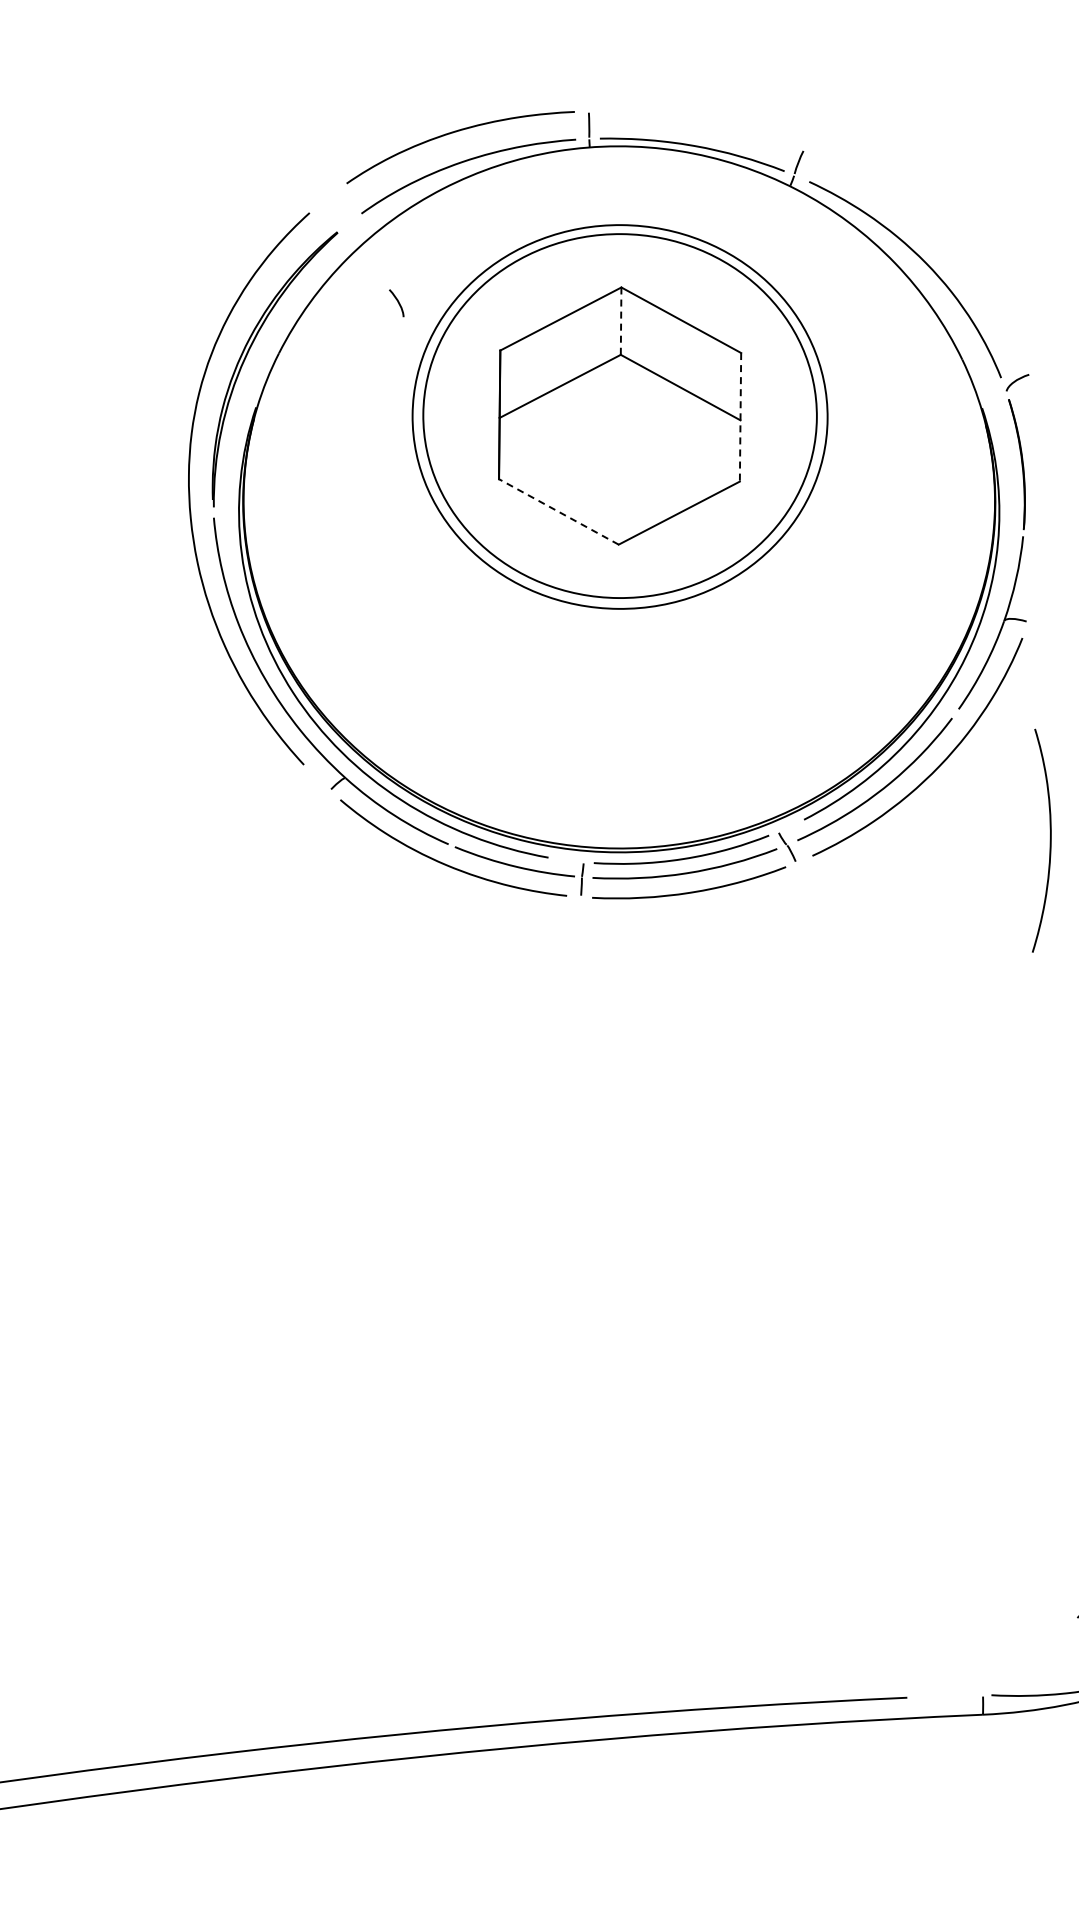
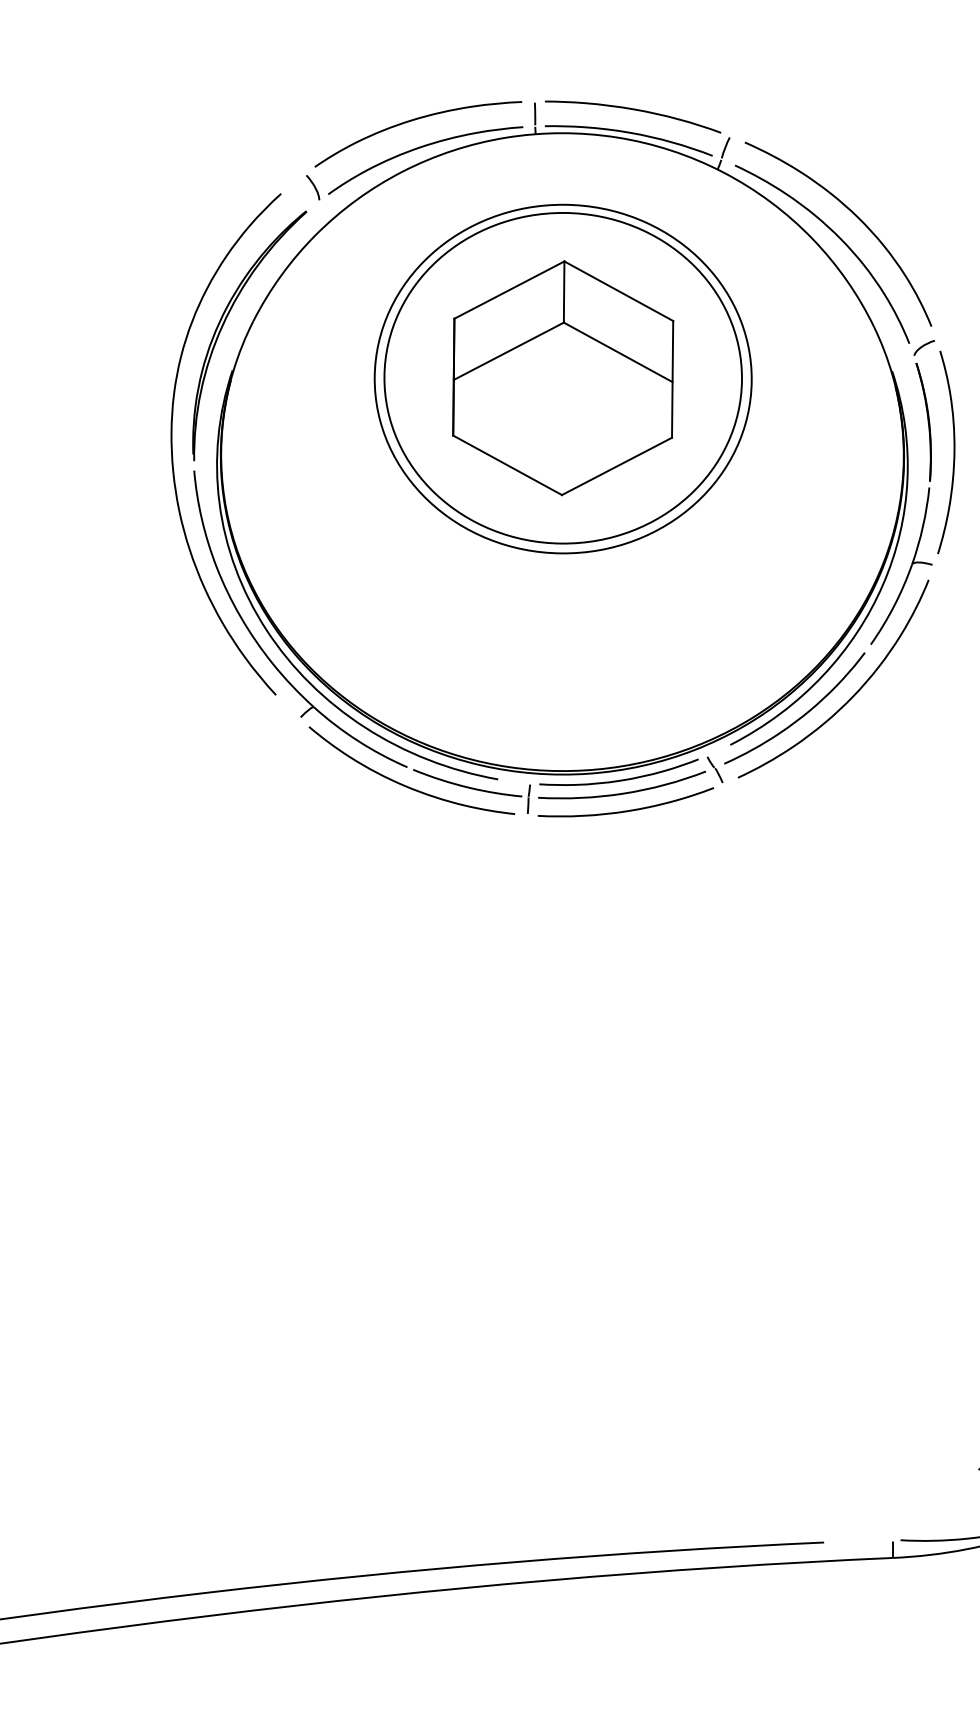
curve: (698, 121) -> (634, 110), added
curve: (942, 238) -> (856, 216), added
curve: (397, 302) -> (313, 186), moved
line: (621, 321) -> (564, 292), dashed -> solid
line: (740, 417) -> (672, 379), dashed -> solid
line: (558, 511) -> (507, 464), dashed -> solid
curve: (1049, 840) -> (953, 452), moved

